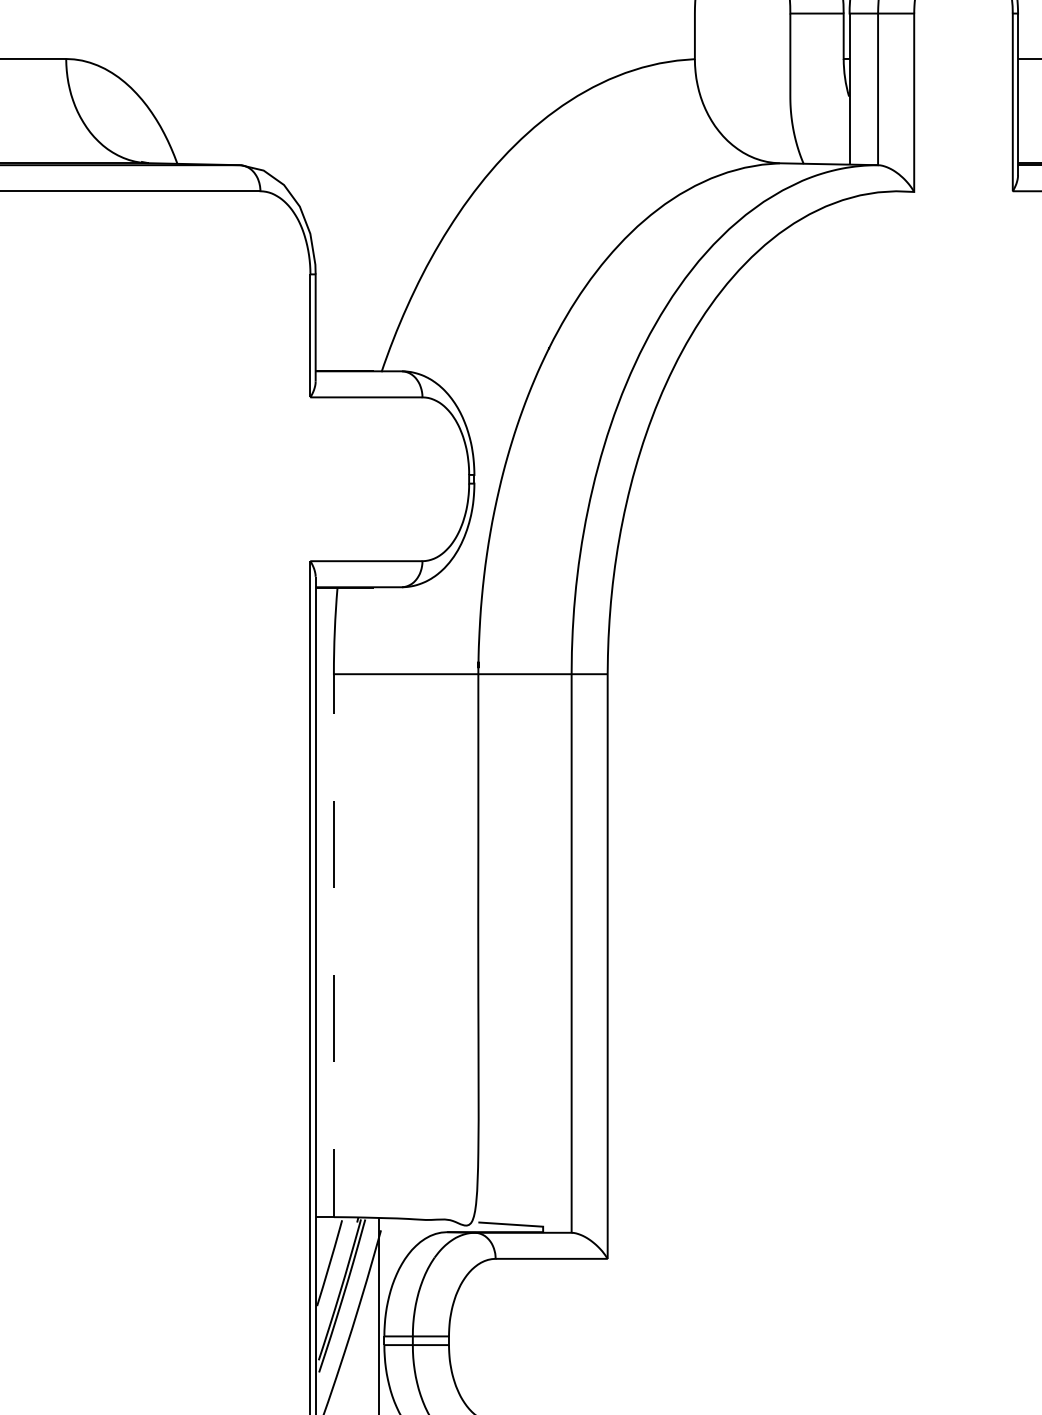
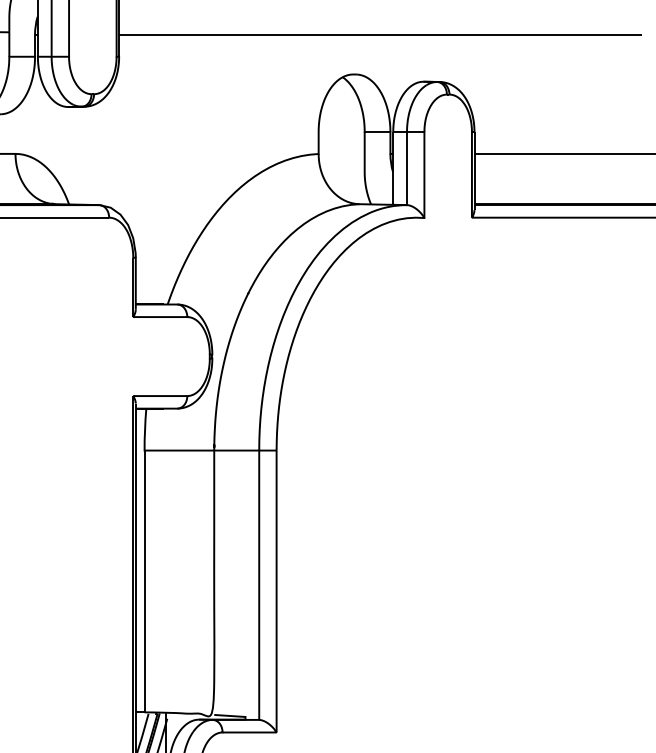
line: (333, 956) -> (144, 586), dashed -> solid

